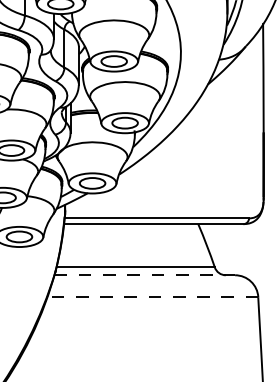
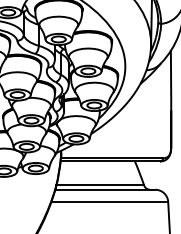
line: (145, 274) -> (105, 189), dashed -> solid
line: (152, 296) -> (109, 201), dashed -> solid

